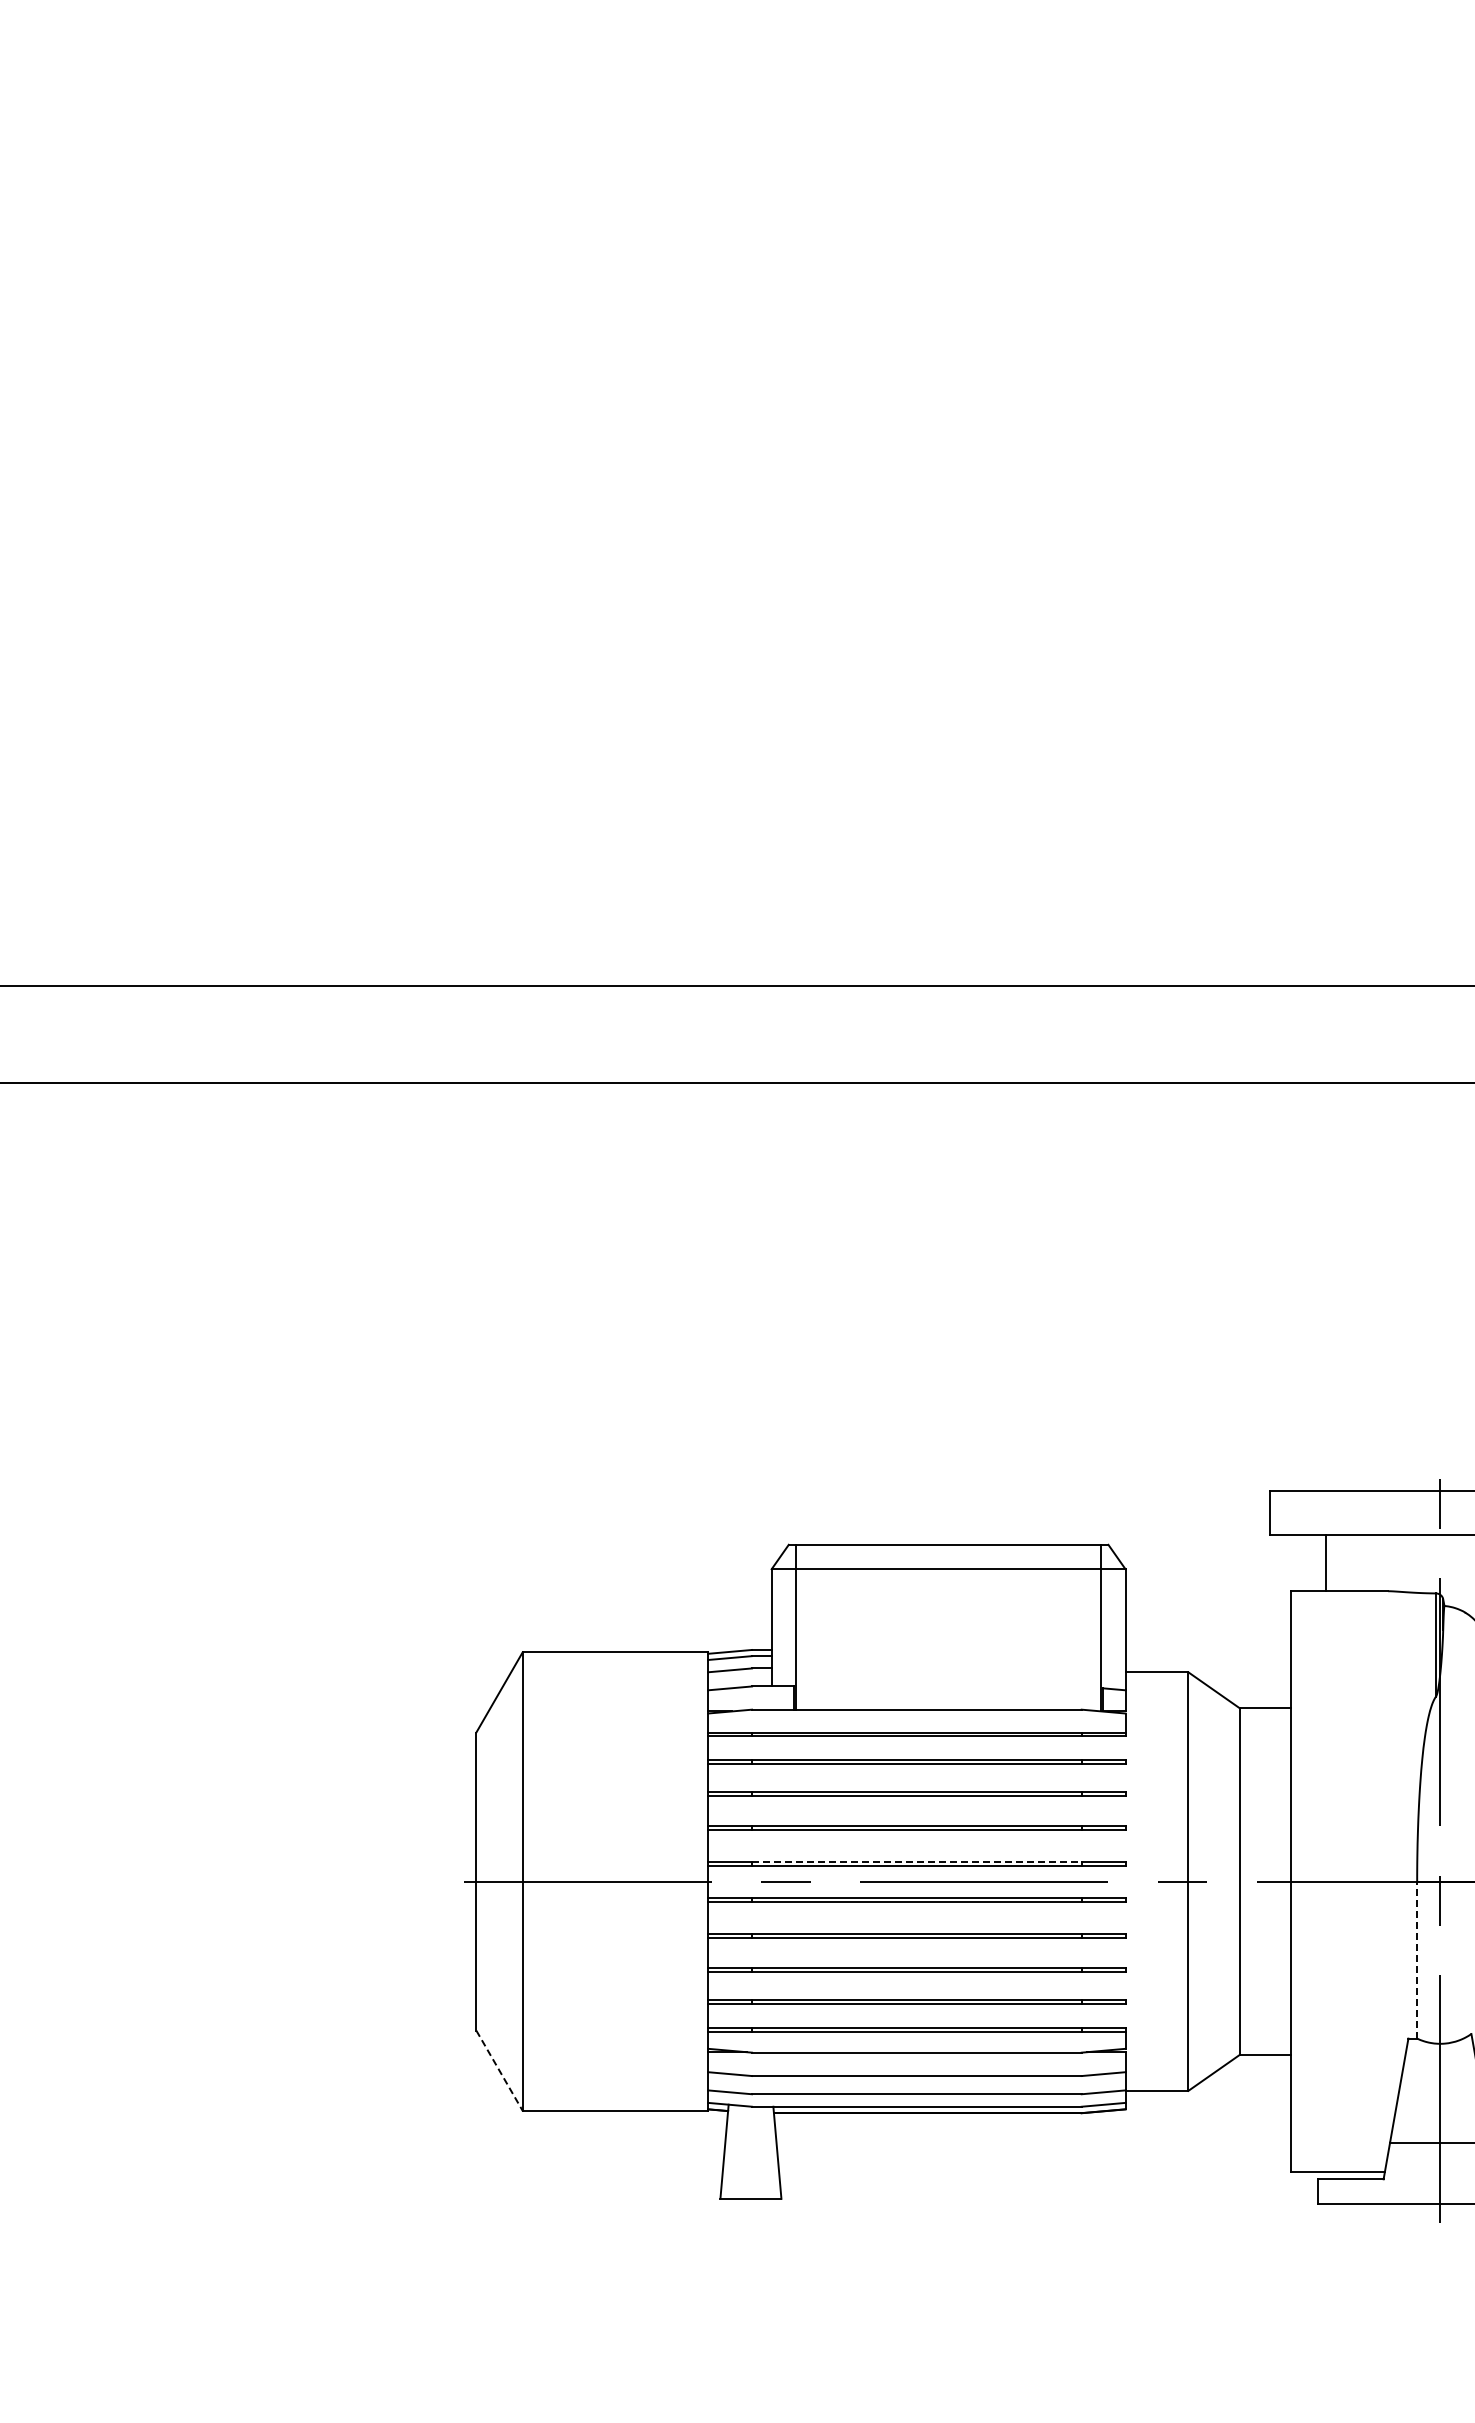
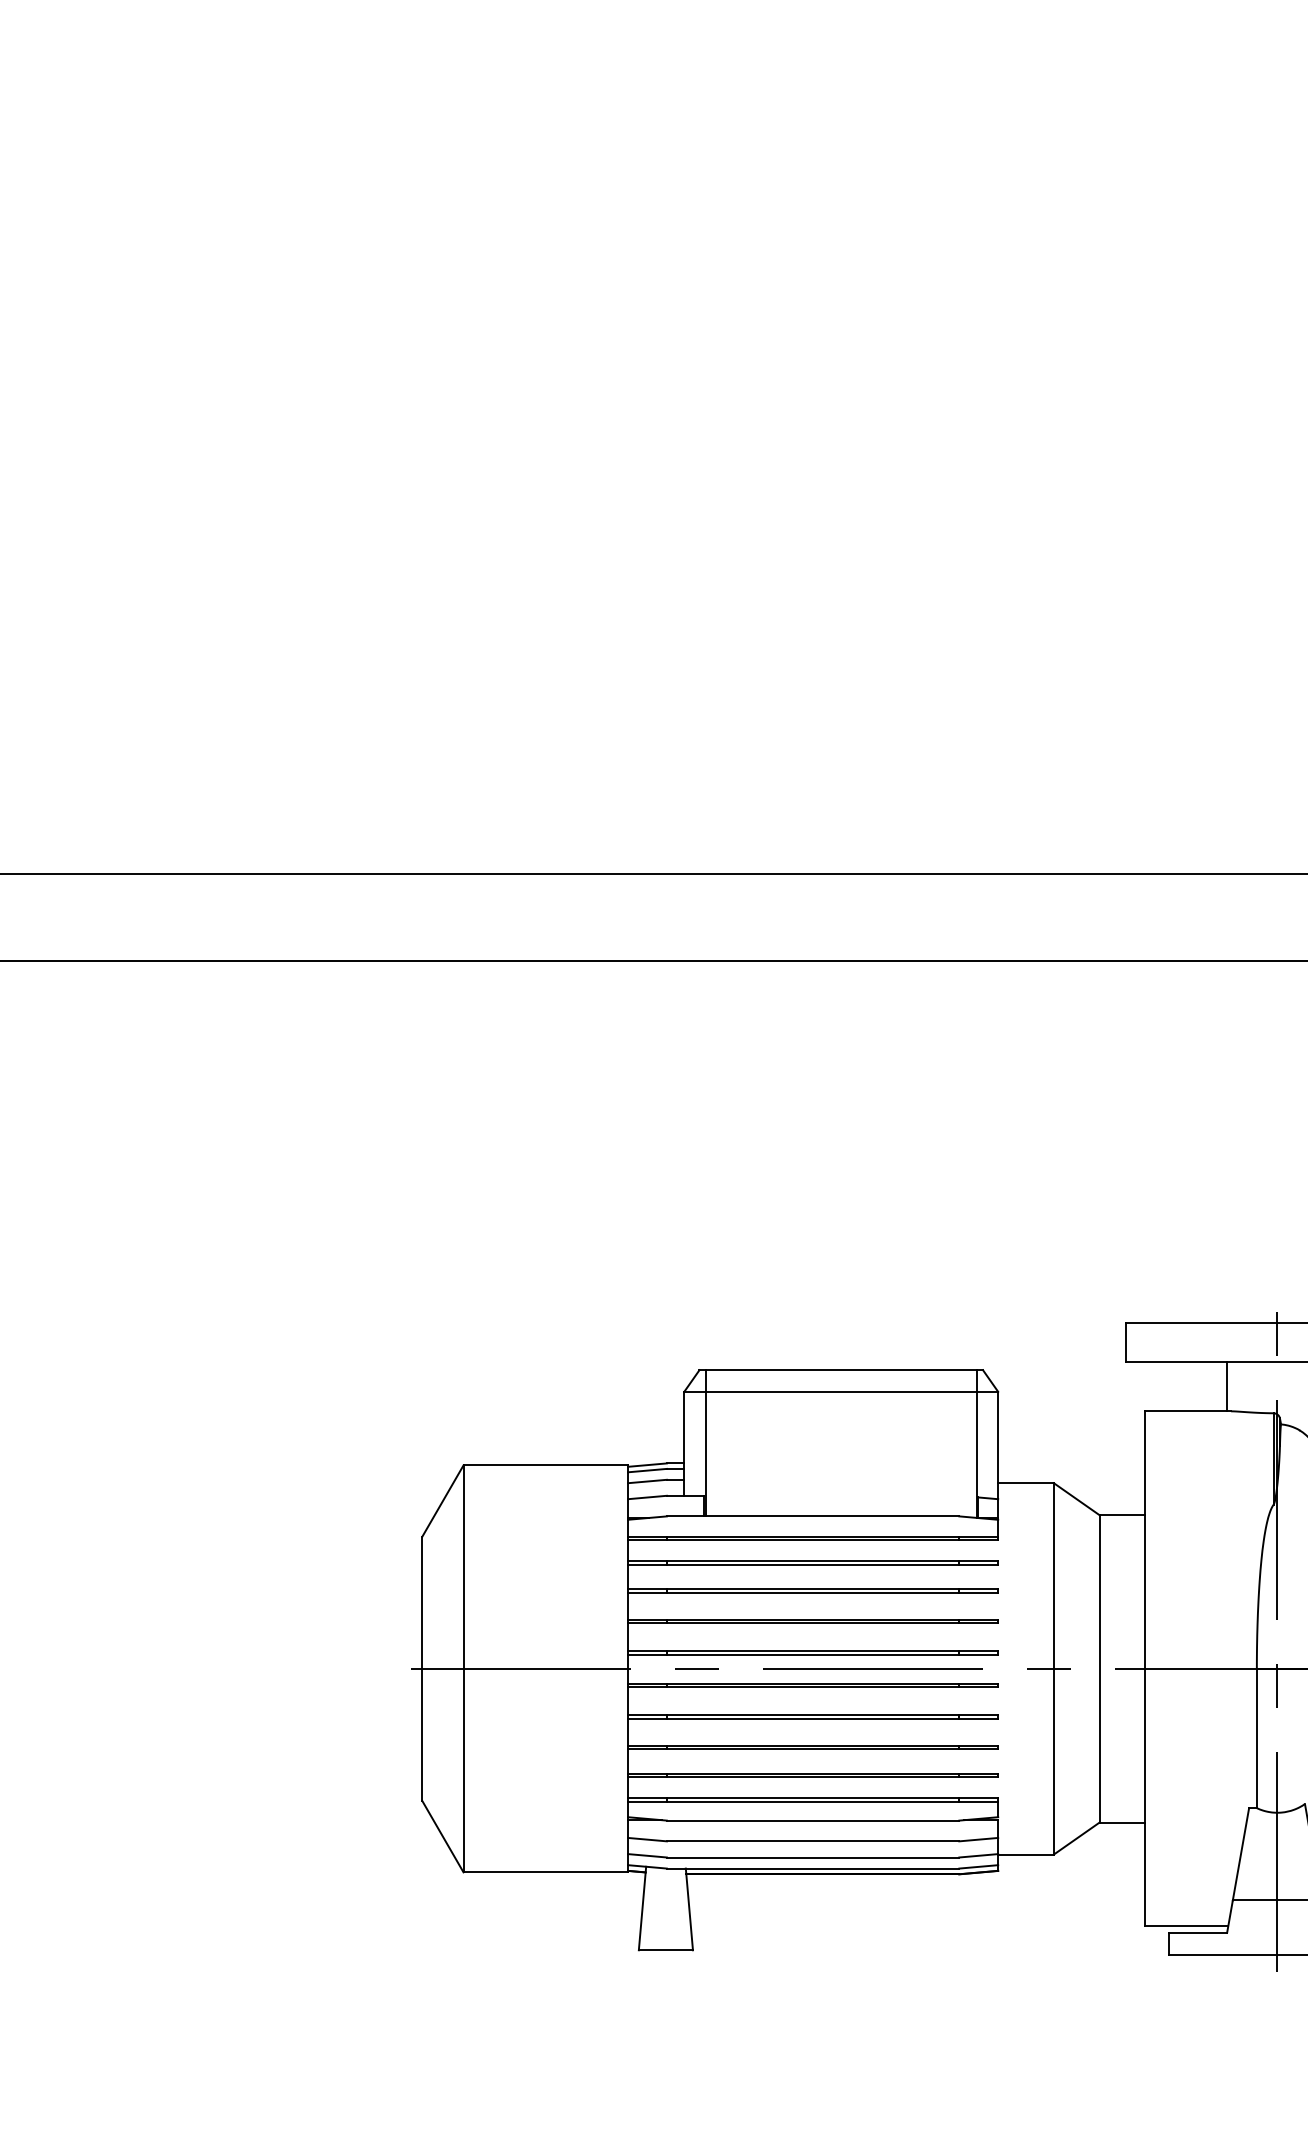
line: (1325, 1563) -> (1226, 1386), moved
line: (916, 1861) -> (812, 1651), dashed -> solid
line: (1417, 1960) -> (1257, 1738), dashed -> solid
line: (499, 2071) -> (442, 1837), dashed -> solid

